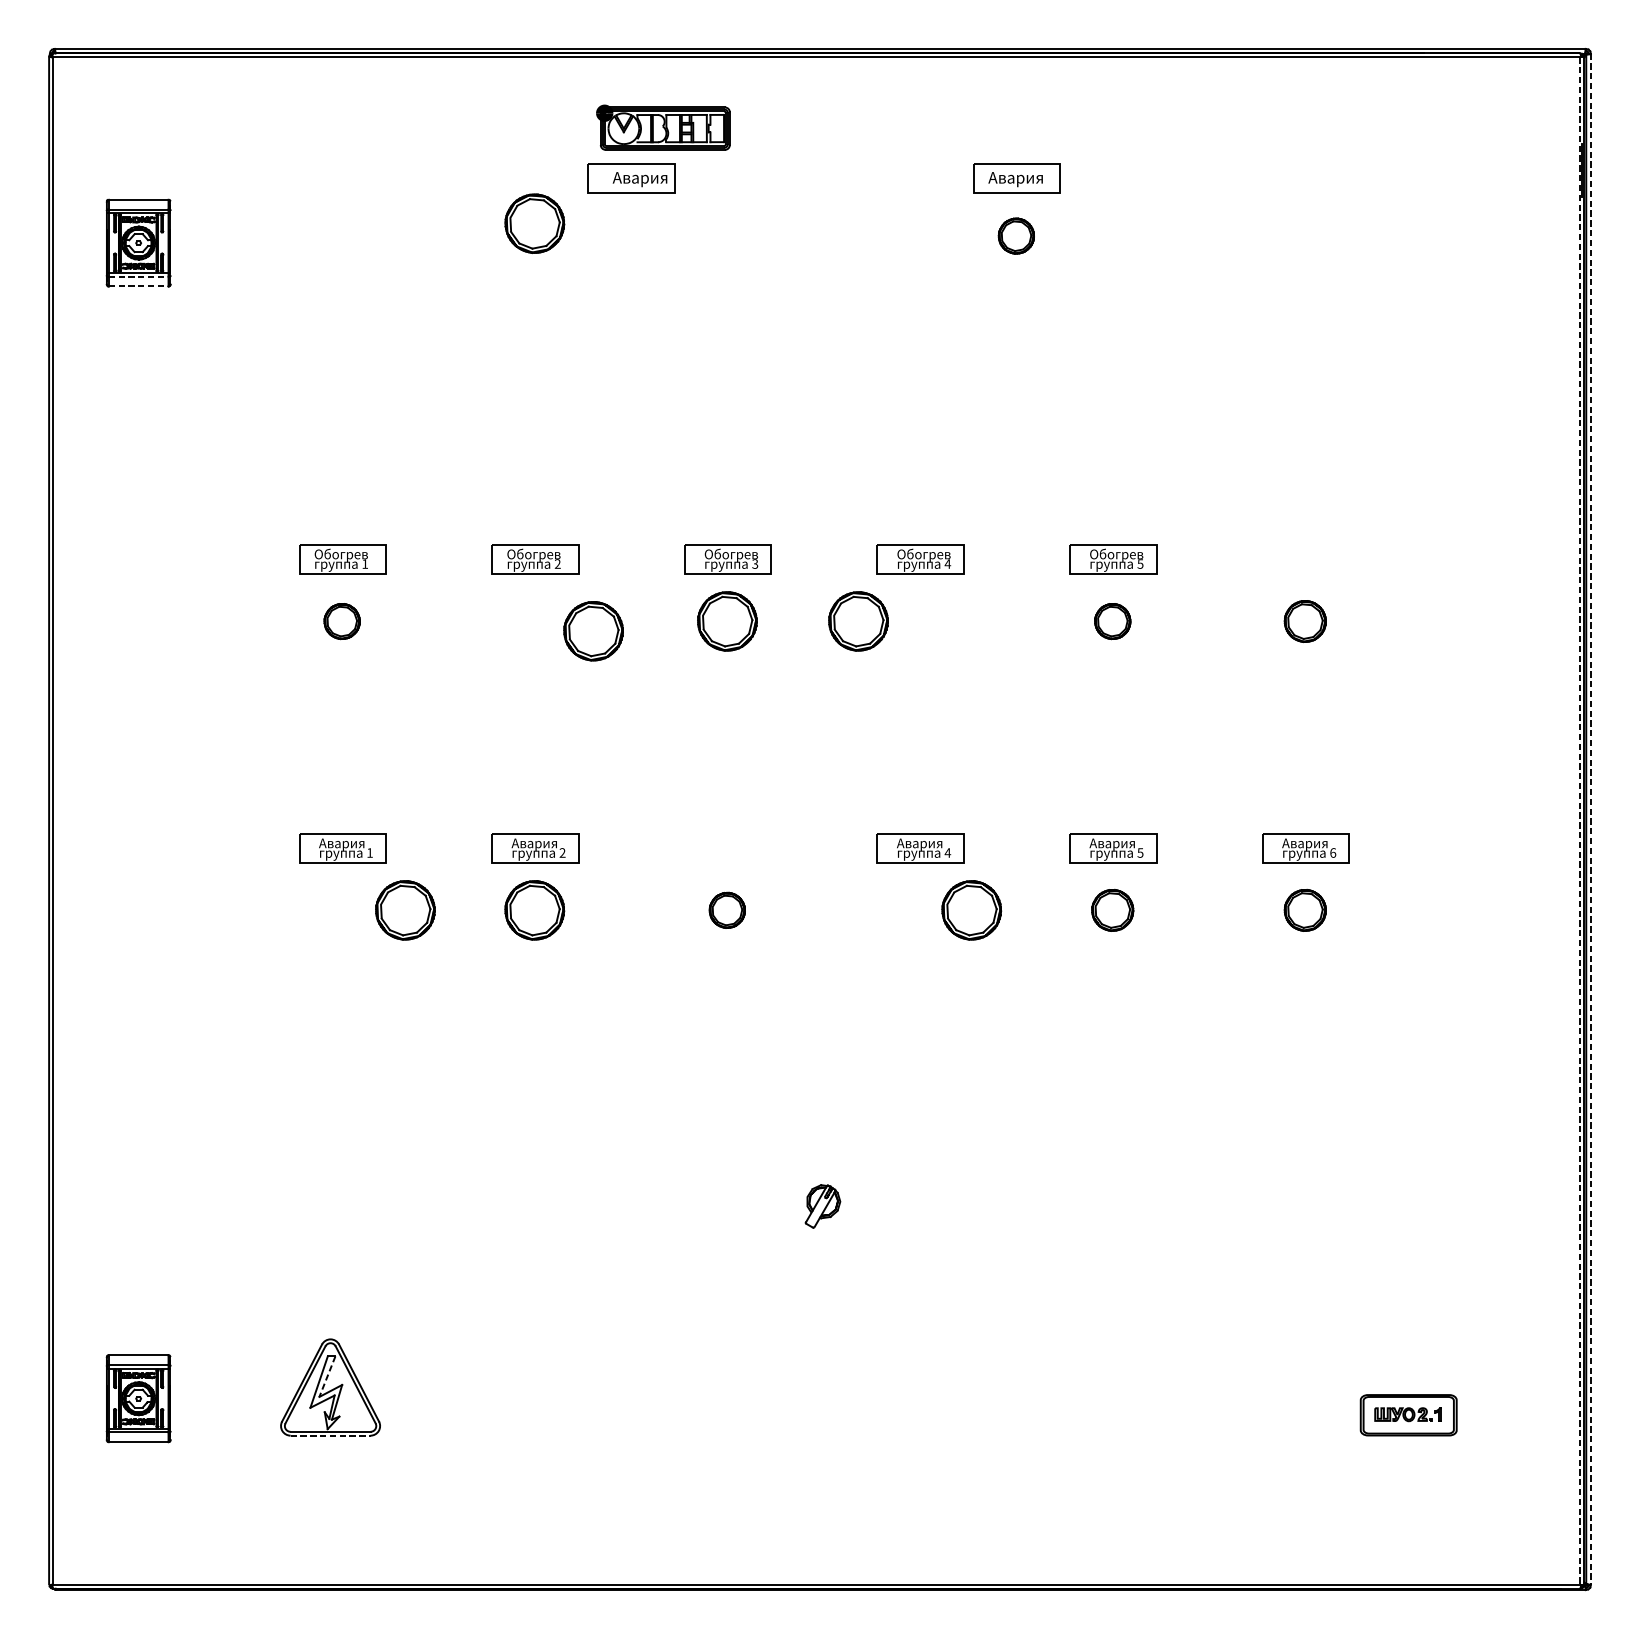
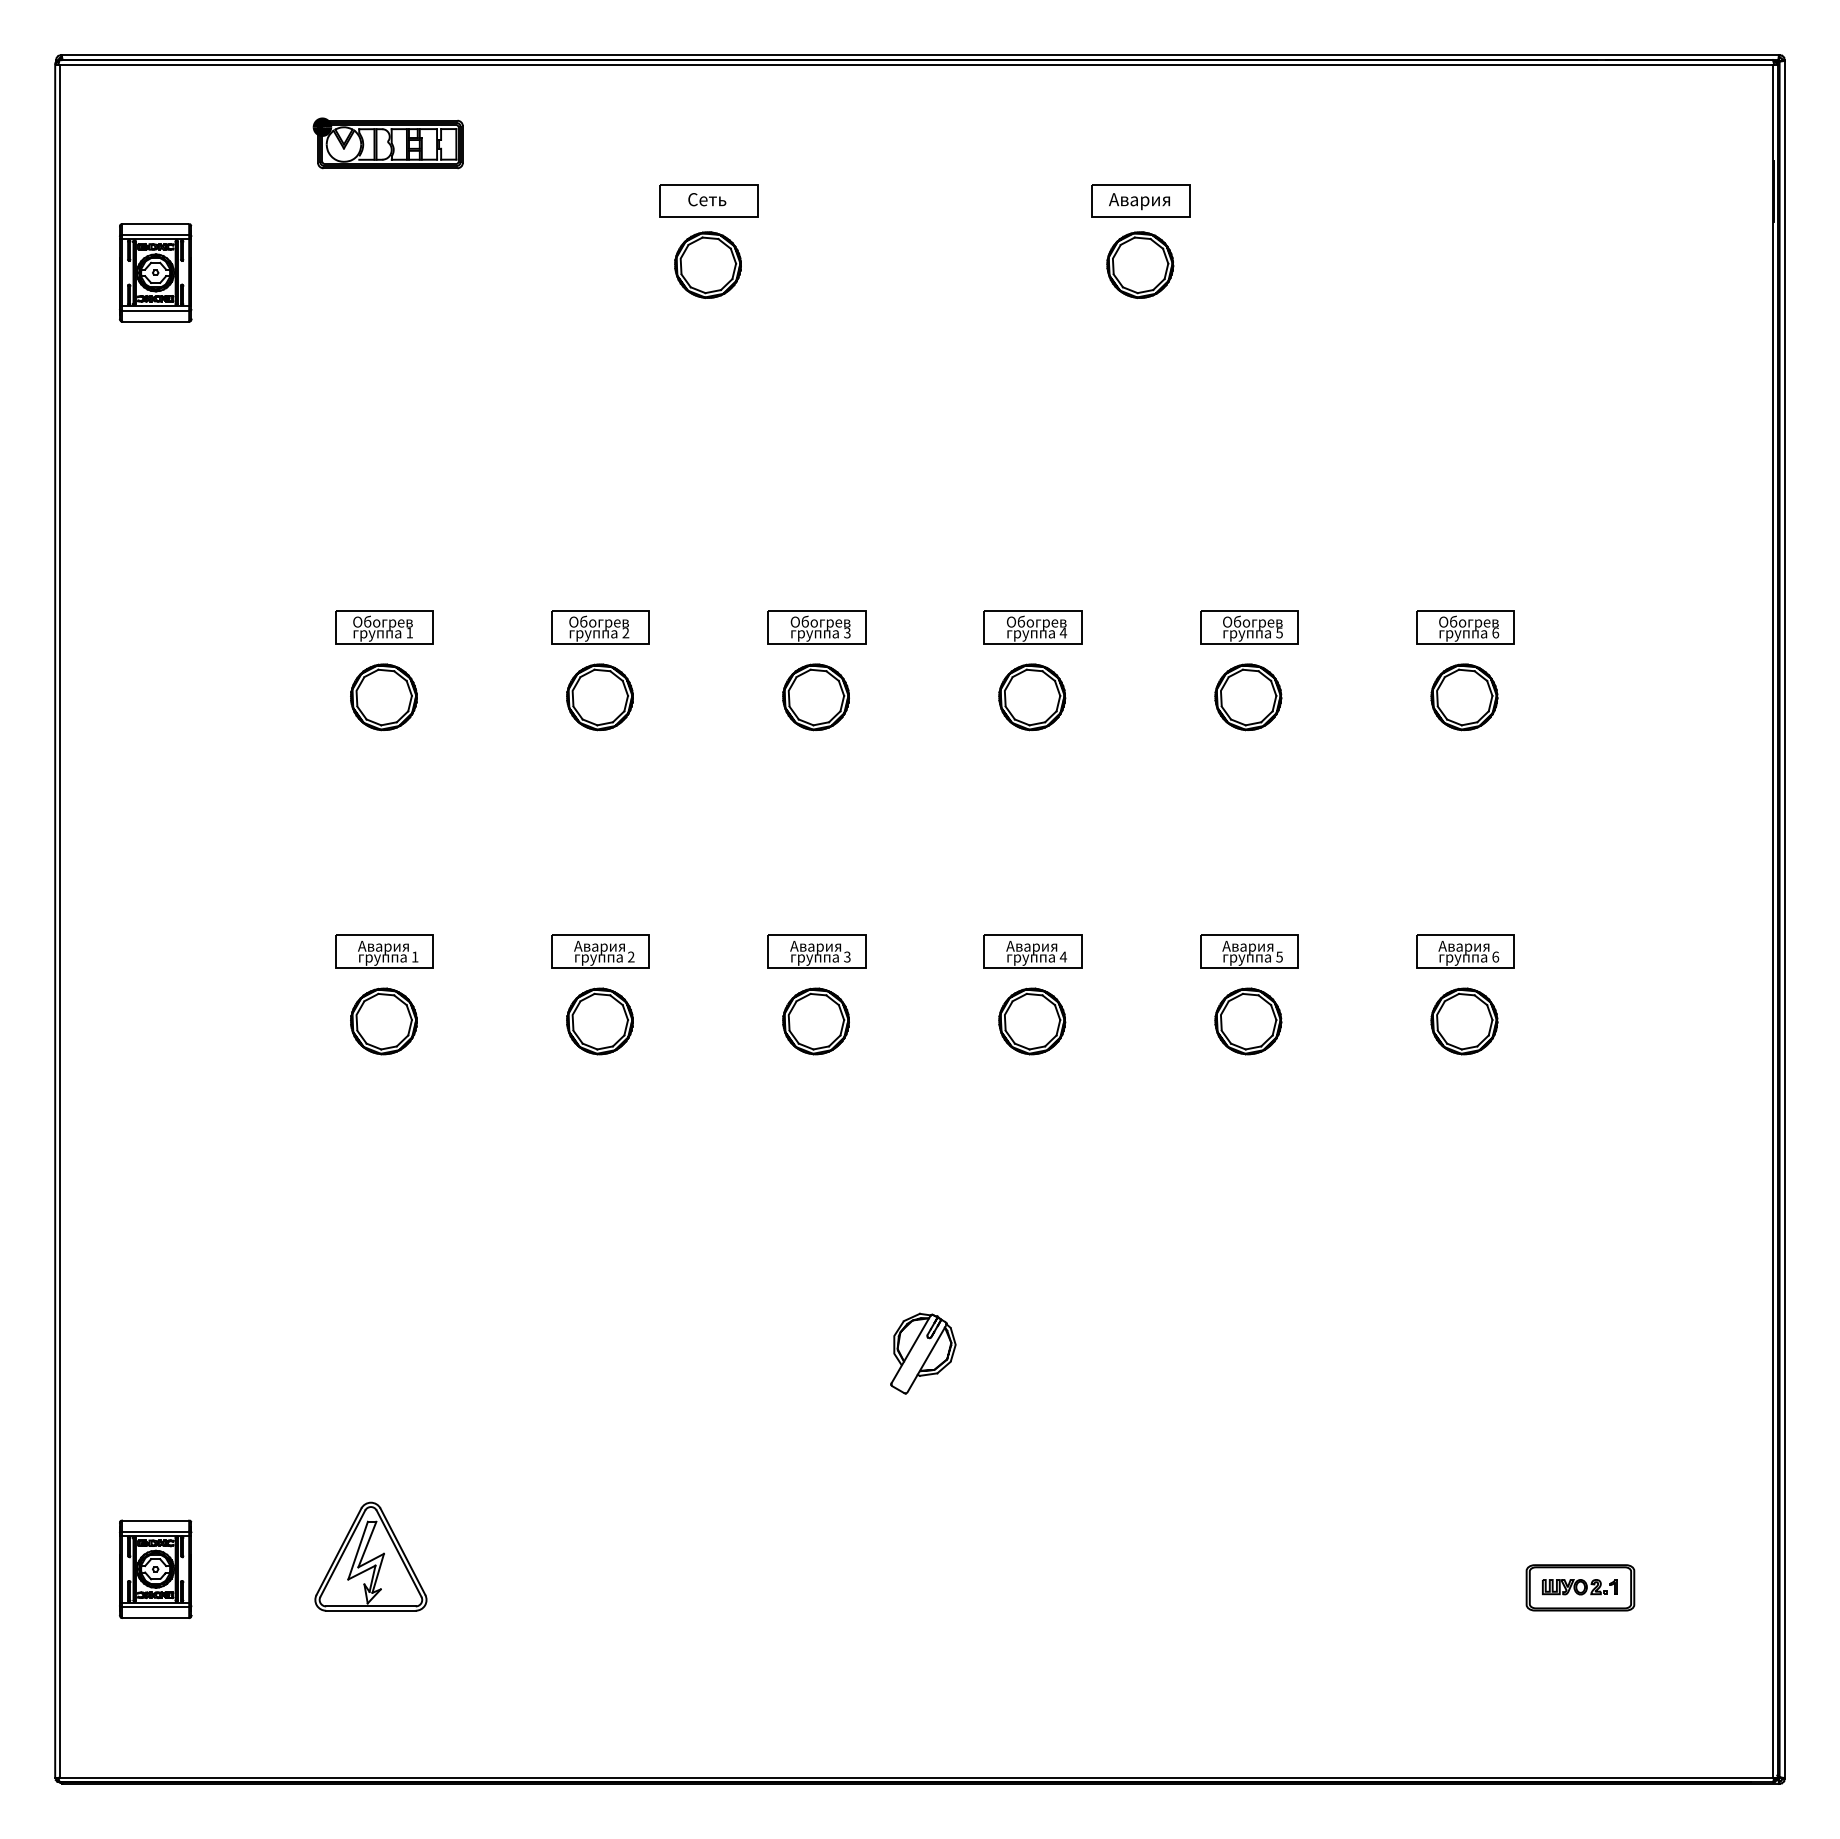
part: (662, 127) -> (387, 143), moved
text: (639, 179) -> (717, 201), Авария -> Сеть
part: (534, 223) -> (707, 264), moved
part: (1016, 235) -> (1140, 264), size x1.67
line: (139, 276) -> (156, 310), dashed -> solid
line: (139, 286) -> (156, 321), dashed -> solid
part: (1306, 559) -> (1465, 627), added
part: (341, 621) -> (383, 697), size x1.67
part: (858, 621) -> (1032, 697), moved
part: (1112, 621) -> (1248, 697), size x1.67
part: (1305, 621) -> (1464, 697), size x1.43
part: (593, 631) -> (599, 697), moved
line: (1590, 819) -> (1784, 919), dashed -> solid
line: (1579, 821) -> (1772, 921), dashed -> solid
part: (727, 848) -> (816, 951), added
part: (405, 910) -> (383, 1021), moved
part: (726, 910) -> (815, 1021), size x1.67
part: (971, 910) -> (1032, 1021), moved
part: (1112, 910) -> (1248, 1021), size x1.43
part: (1305, 910) -> (1464, 1021), size x1.43
part: (823, 1206) -> (923, 1353), size x1.67
line: (327, 1377) -> (367, 1545), dashed -> solid
line: (330, 1435) -> (370, 1610), dashed -> solid

